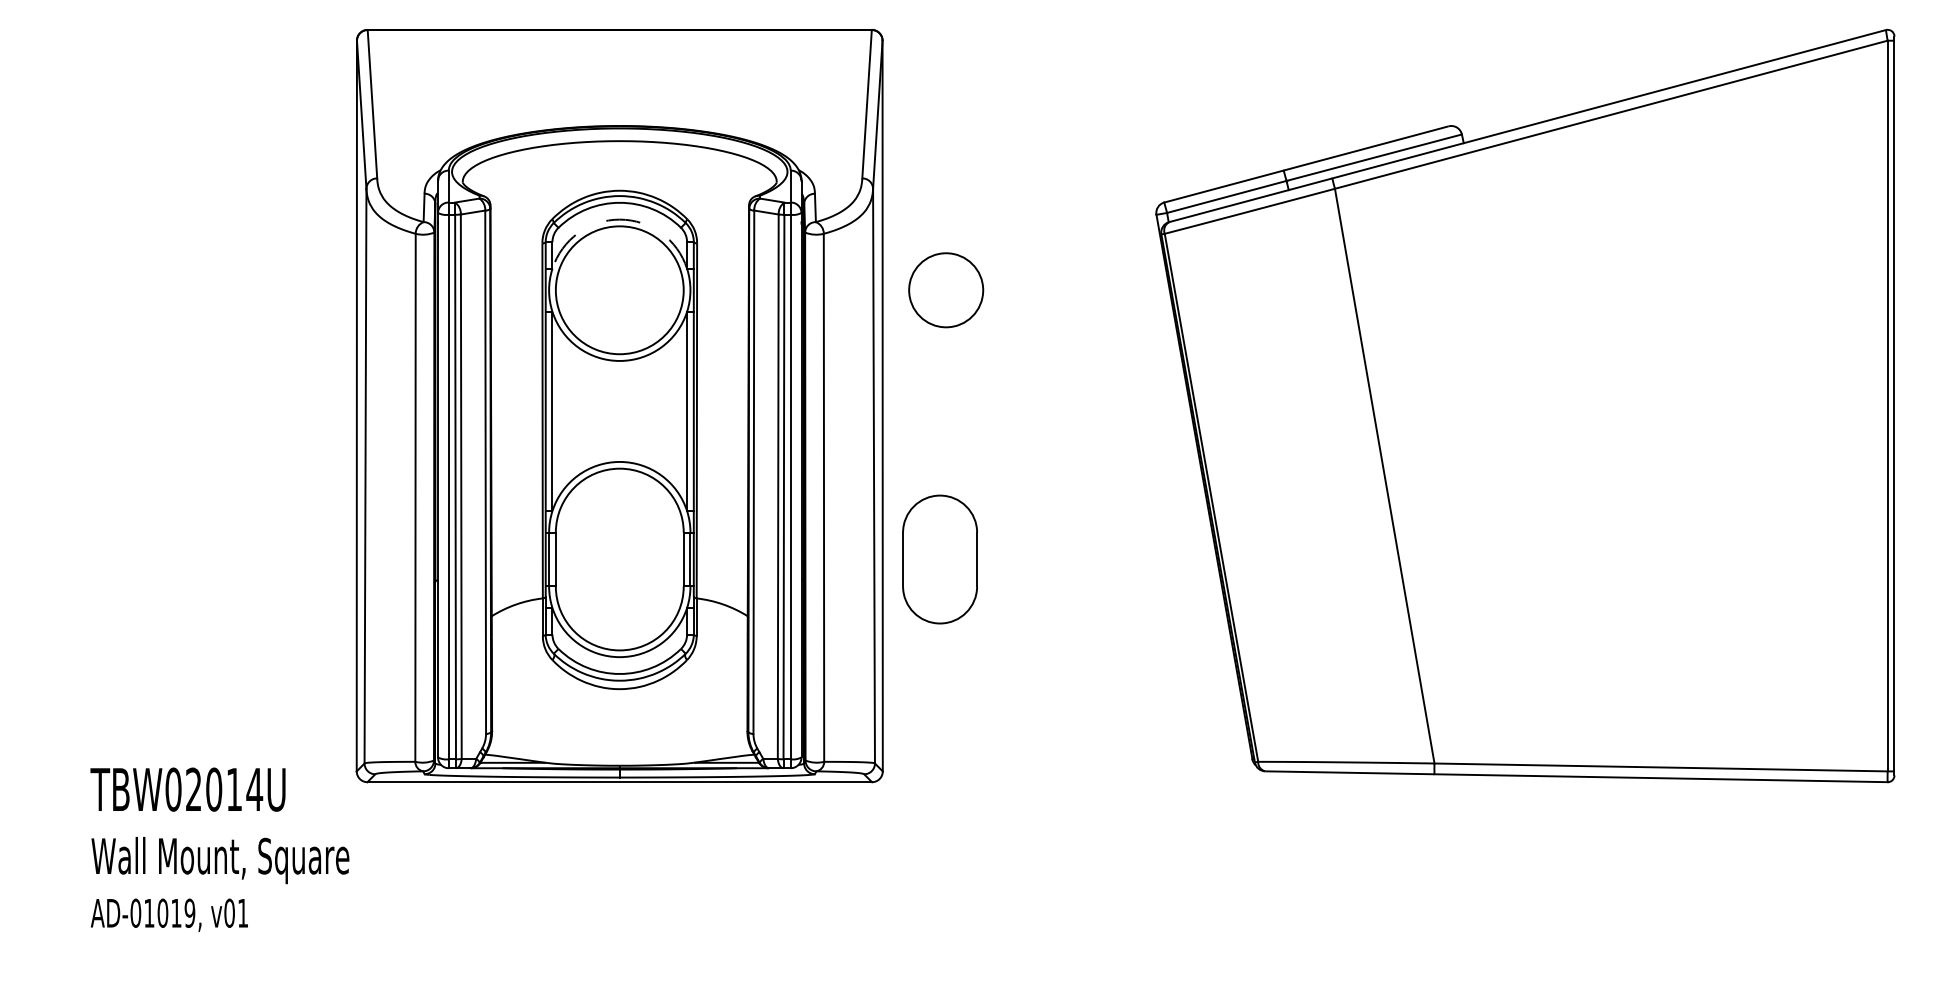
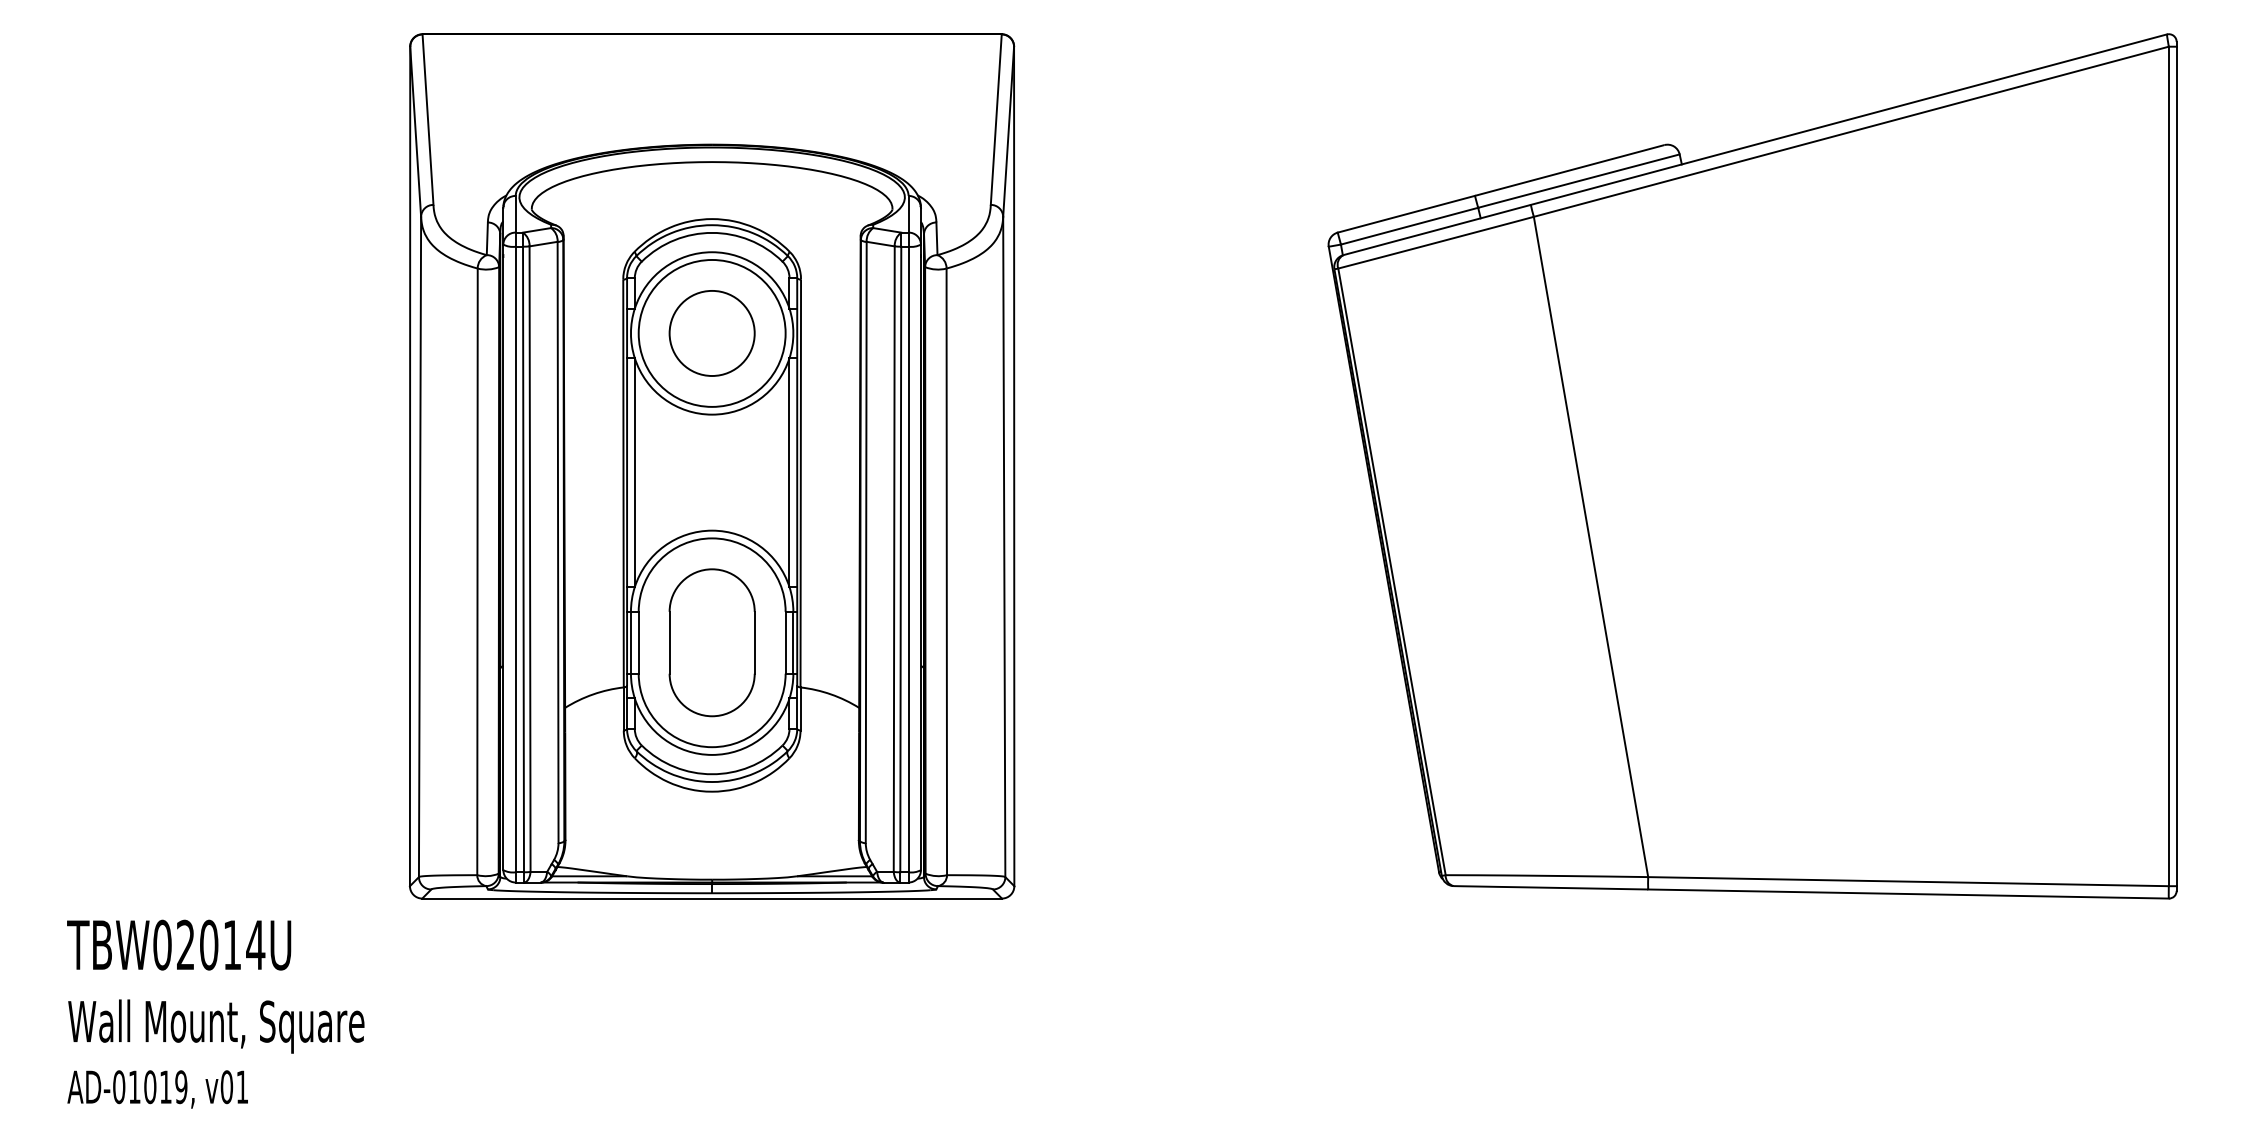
arc: (620, 219) -> (712, 252), dashed -> solid
circle: (945, 290) -> (711, 333), moved
part: (939, 559) -> (711, 642), moved
text: (219, 849) -> (215, 1013), moved

